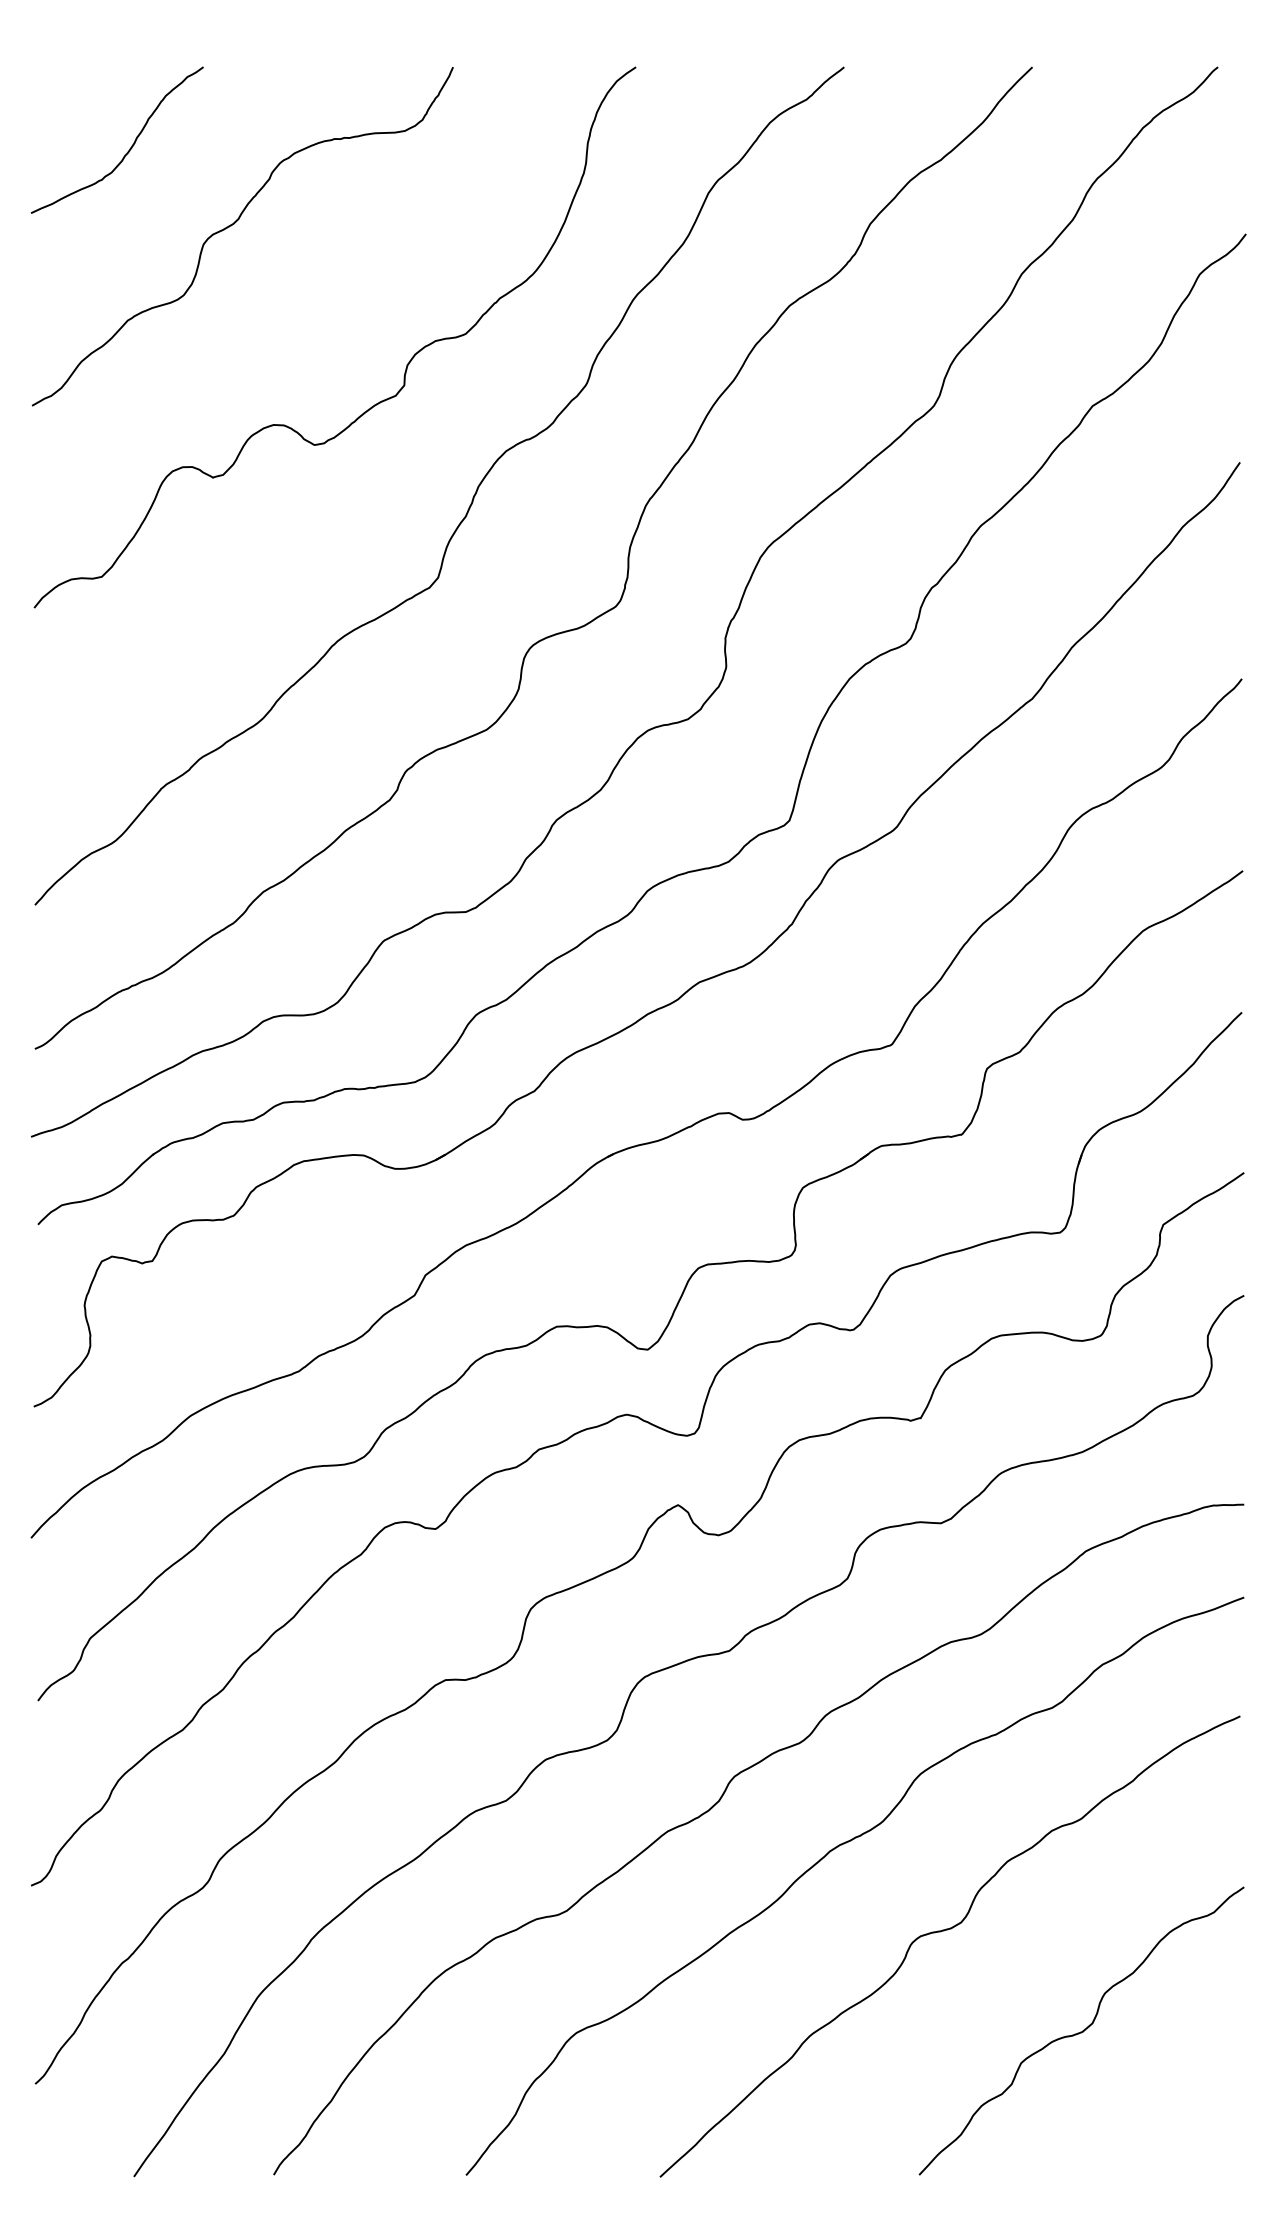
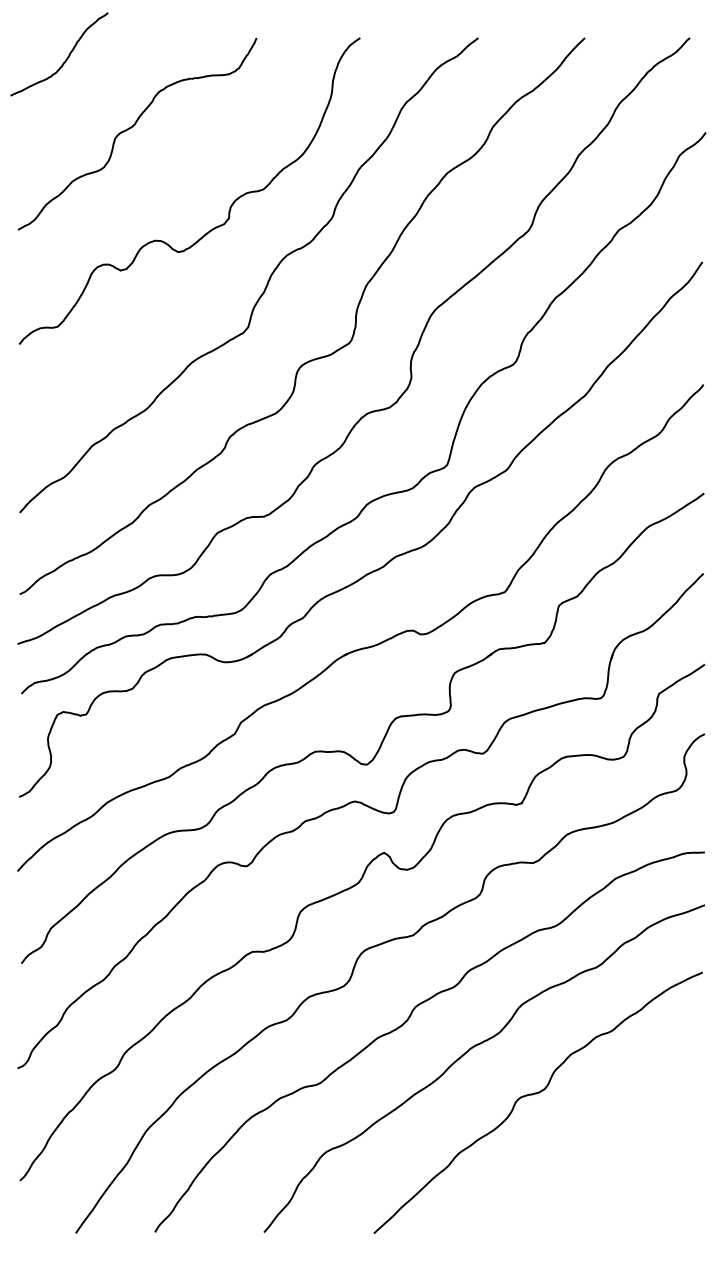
curve: (128, 149) -> (65, 59), moved
curve: (1081, 2030) -> (612, 1150), removed

